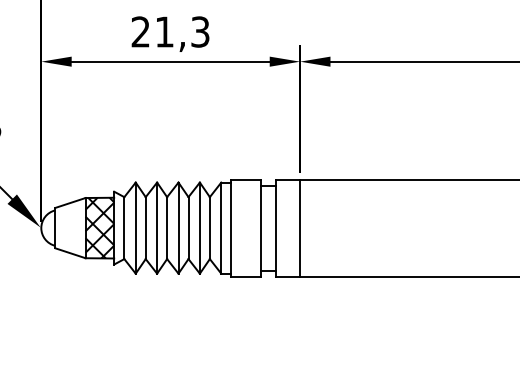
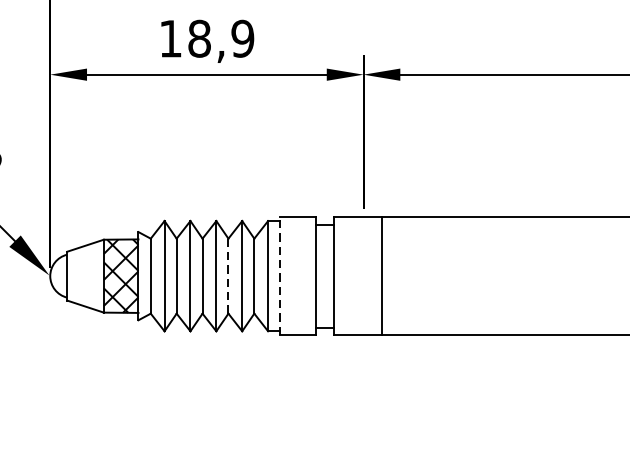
text: (170, 31) -> (206, 38), 21,3 -> 18,9
line: (300, 227) -> (382, 275), moved
line: (188, 228) -> (228, 276), solid -> dashed
line: (230, 228) -> (279, 276), solid -> dashed

